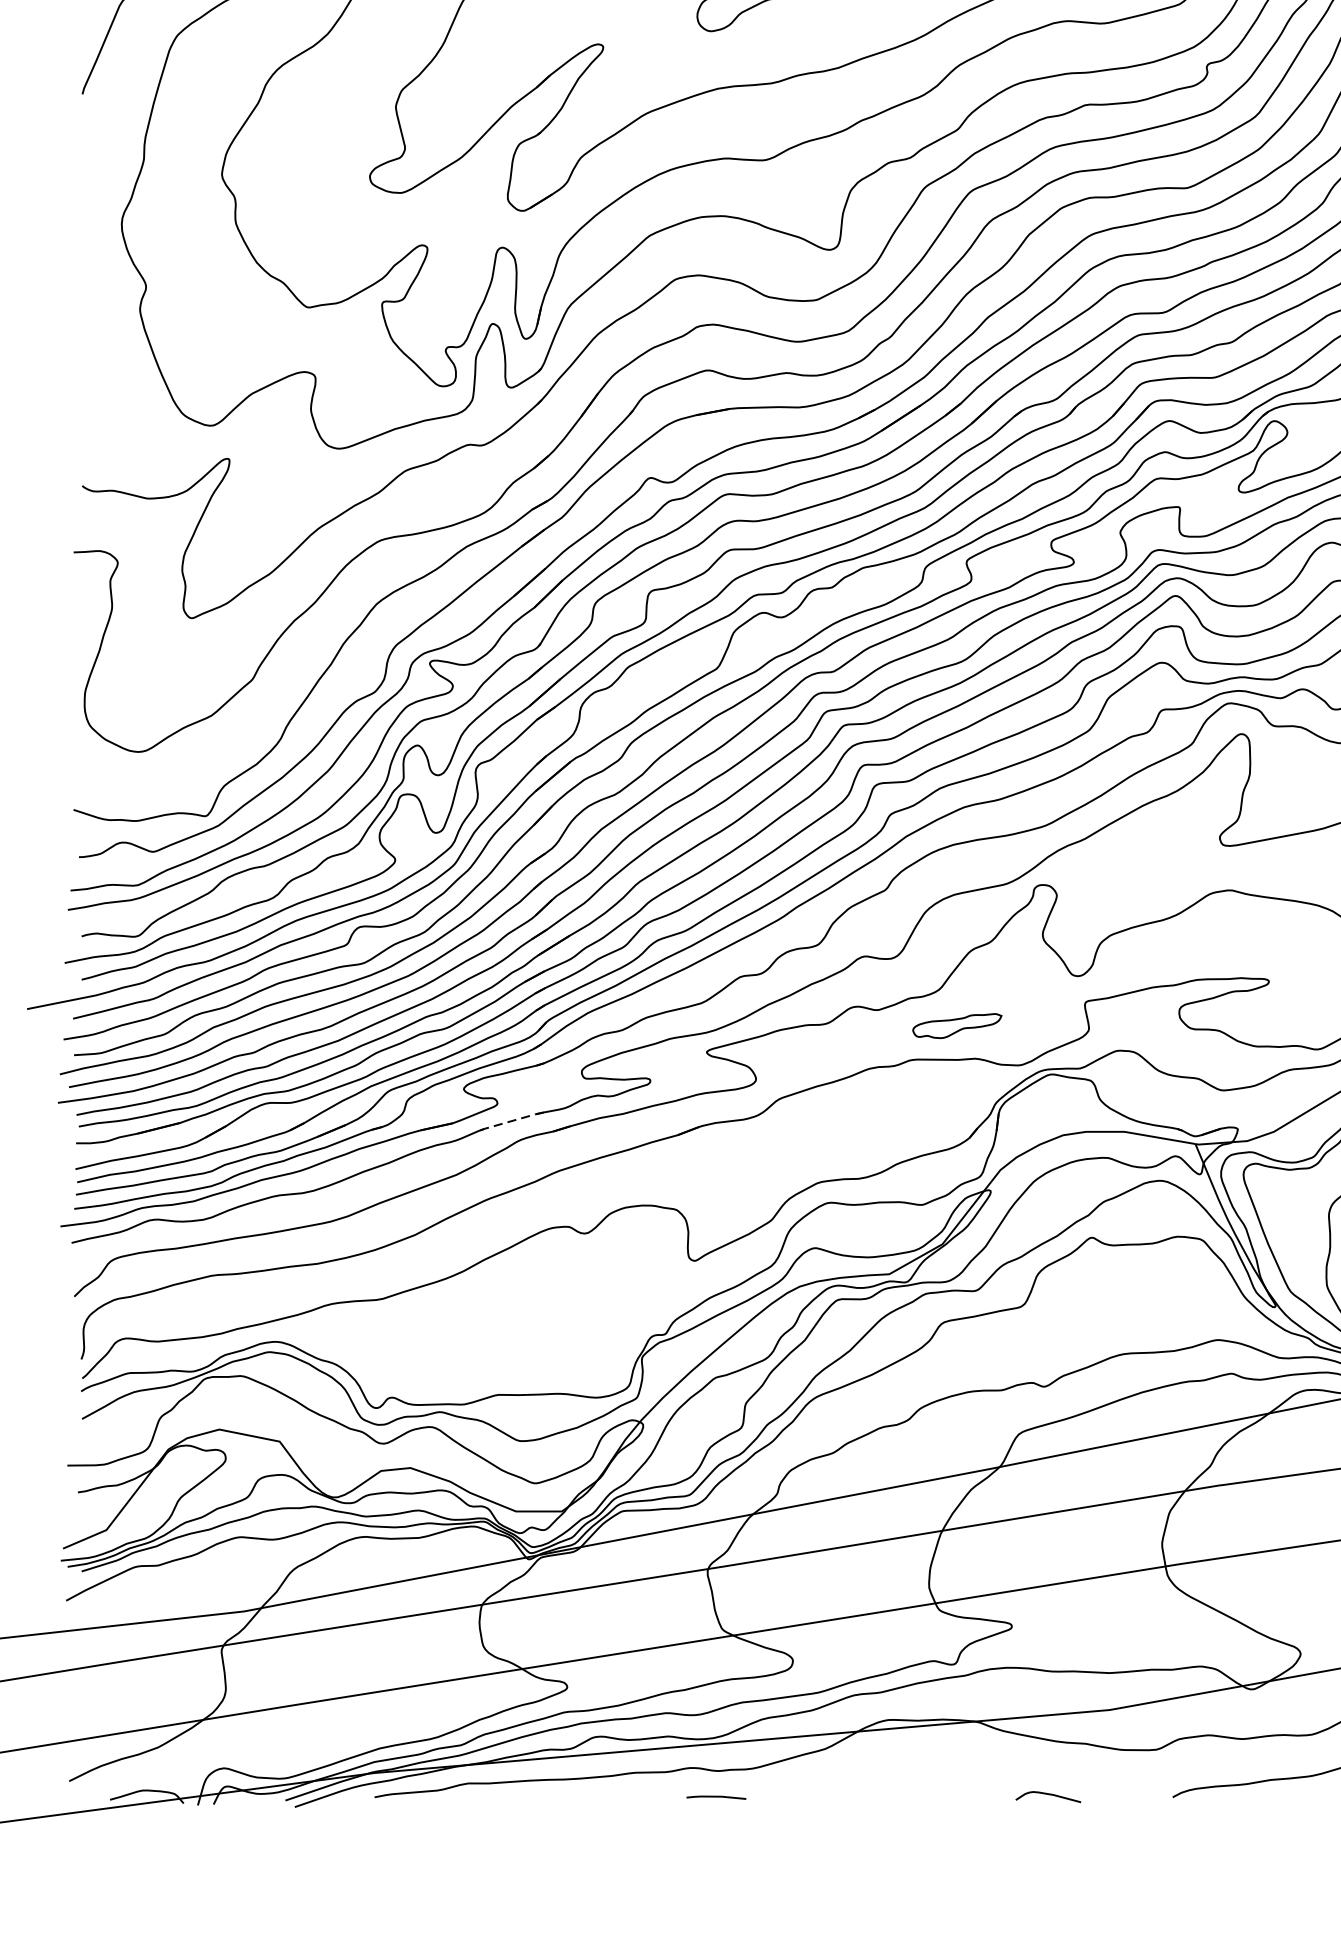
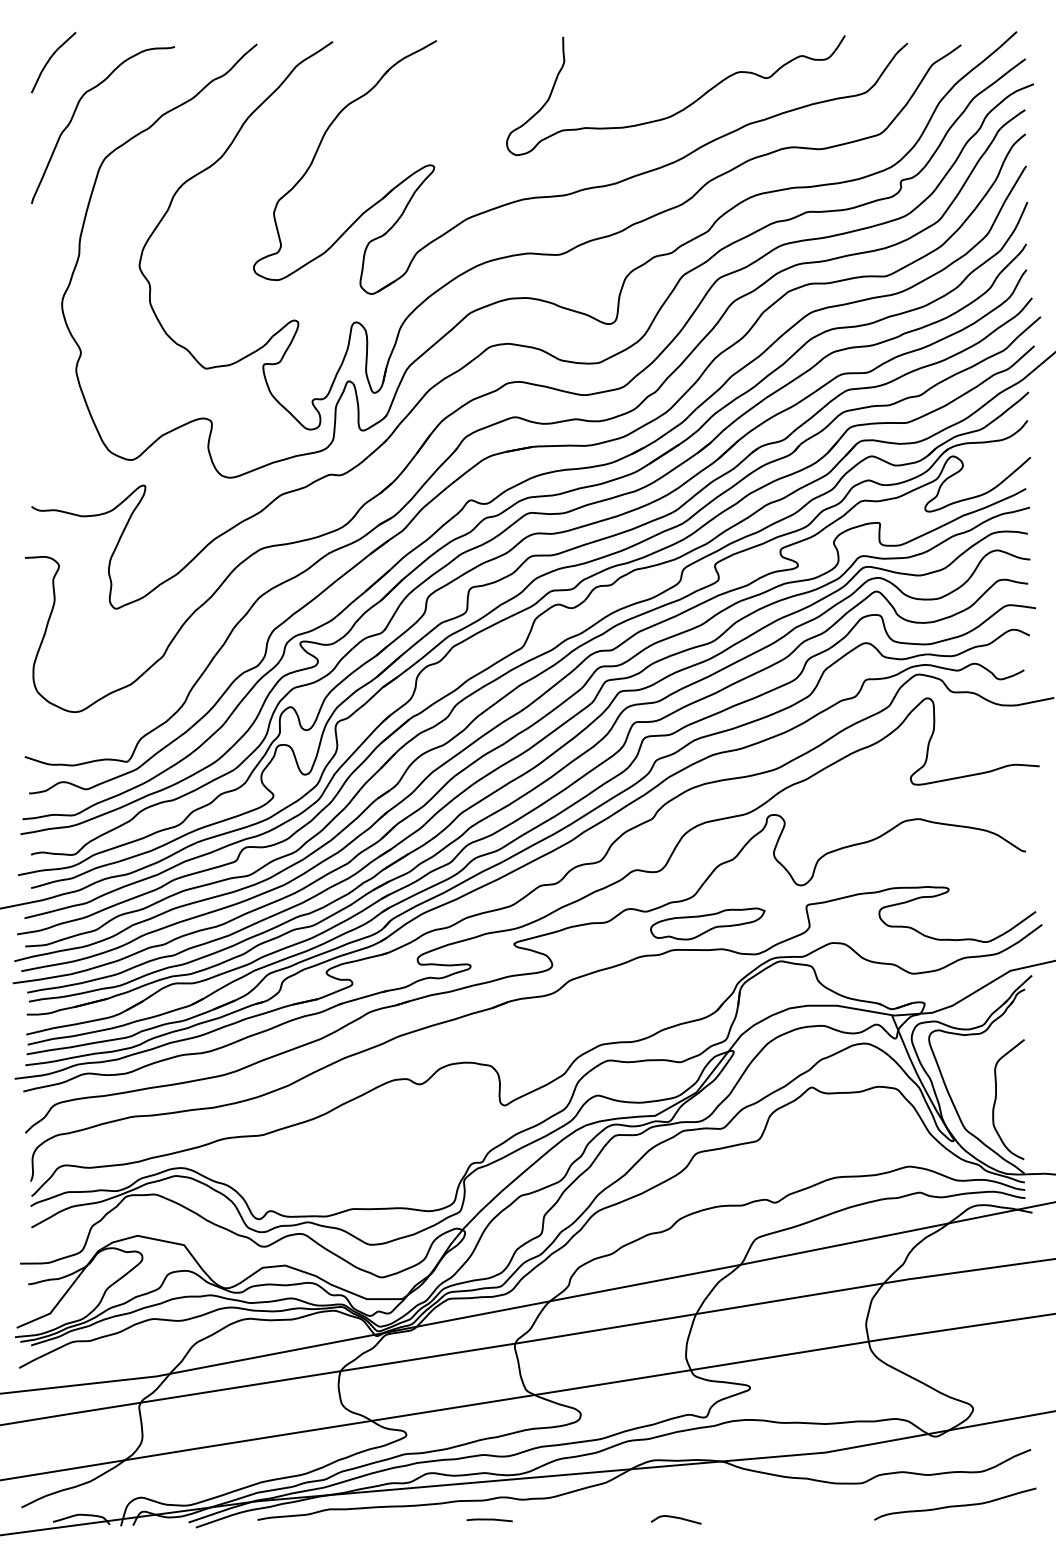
part: (956, 1025) -> (707, 923), size x1.67
line: (511, 1121) -> (363, 997), dashed -> solid
curve: (1047, 1795) -> (675, 1518), moved
line: (716, 1797) -> (489, 1520), moved

